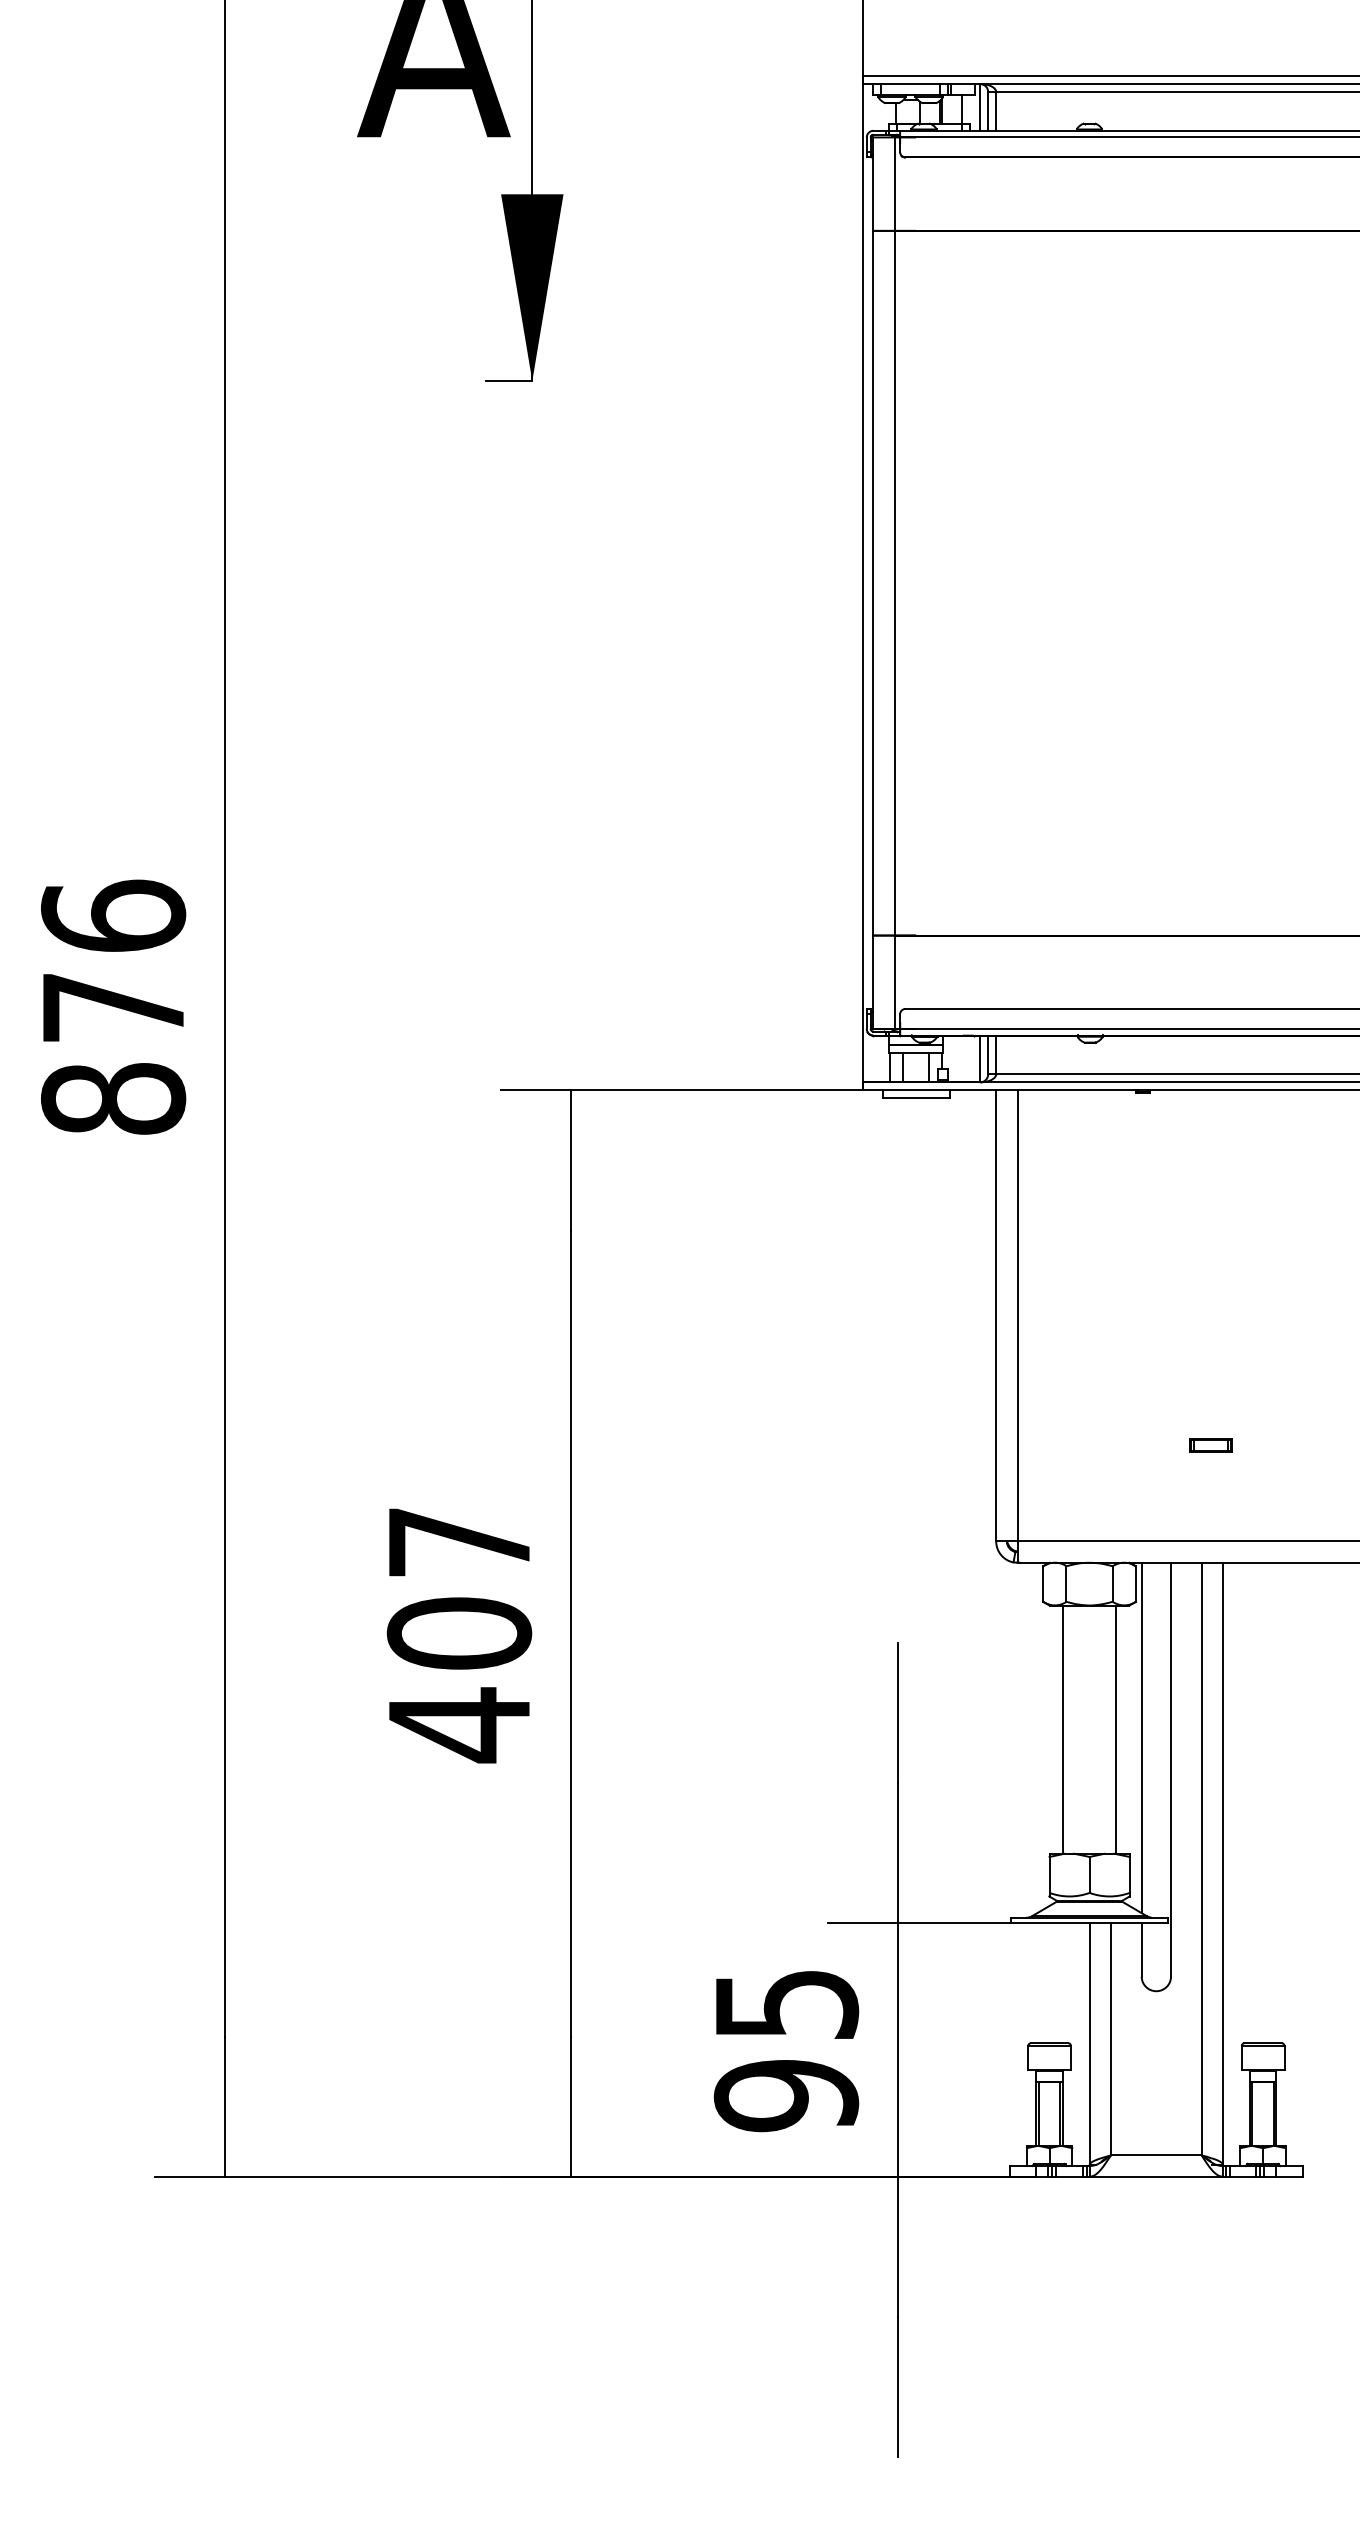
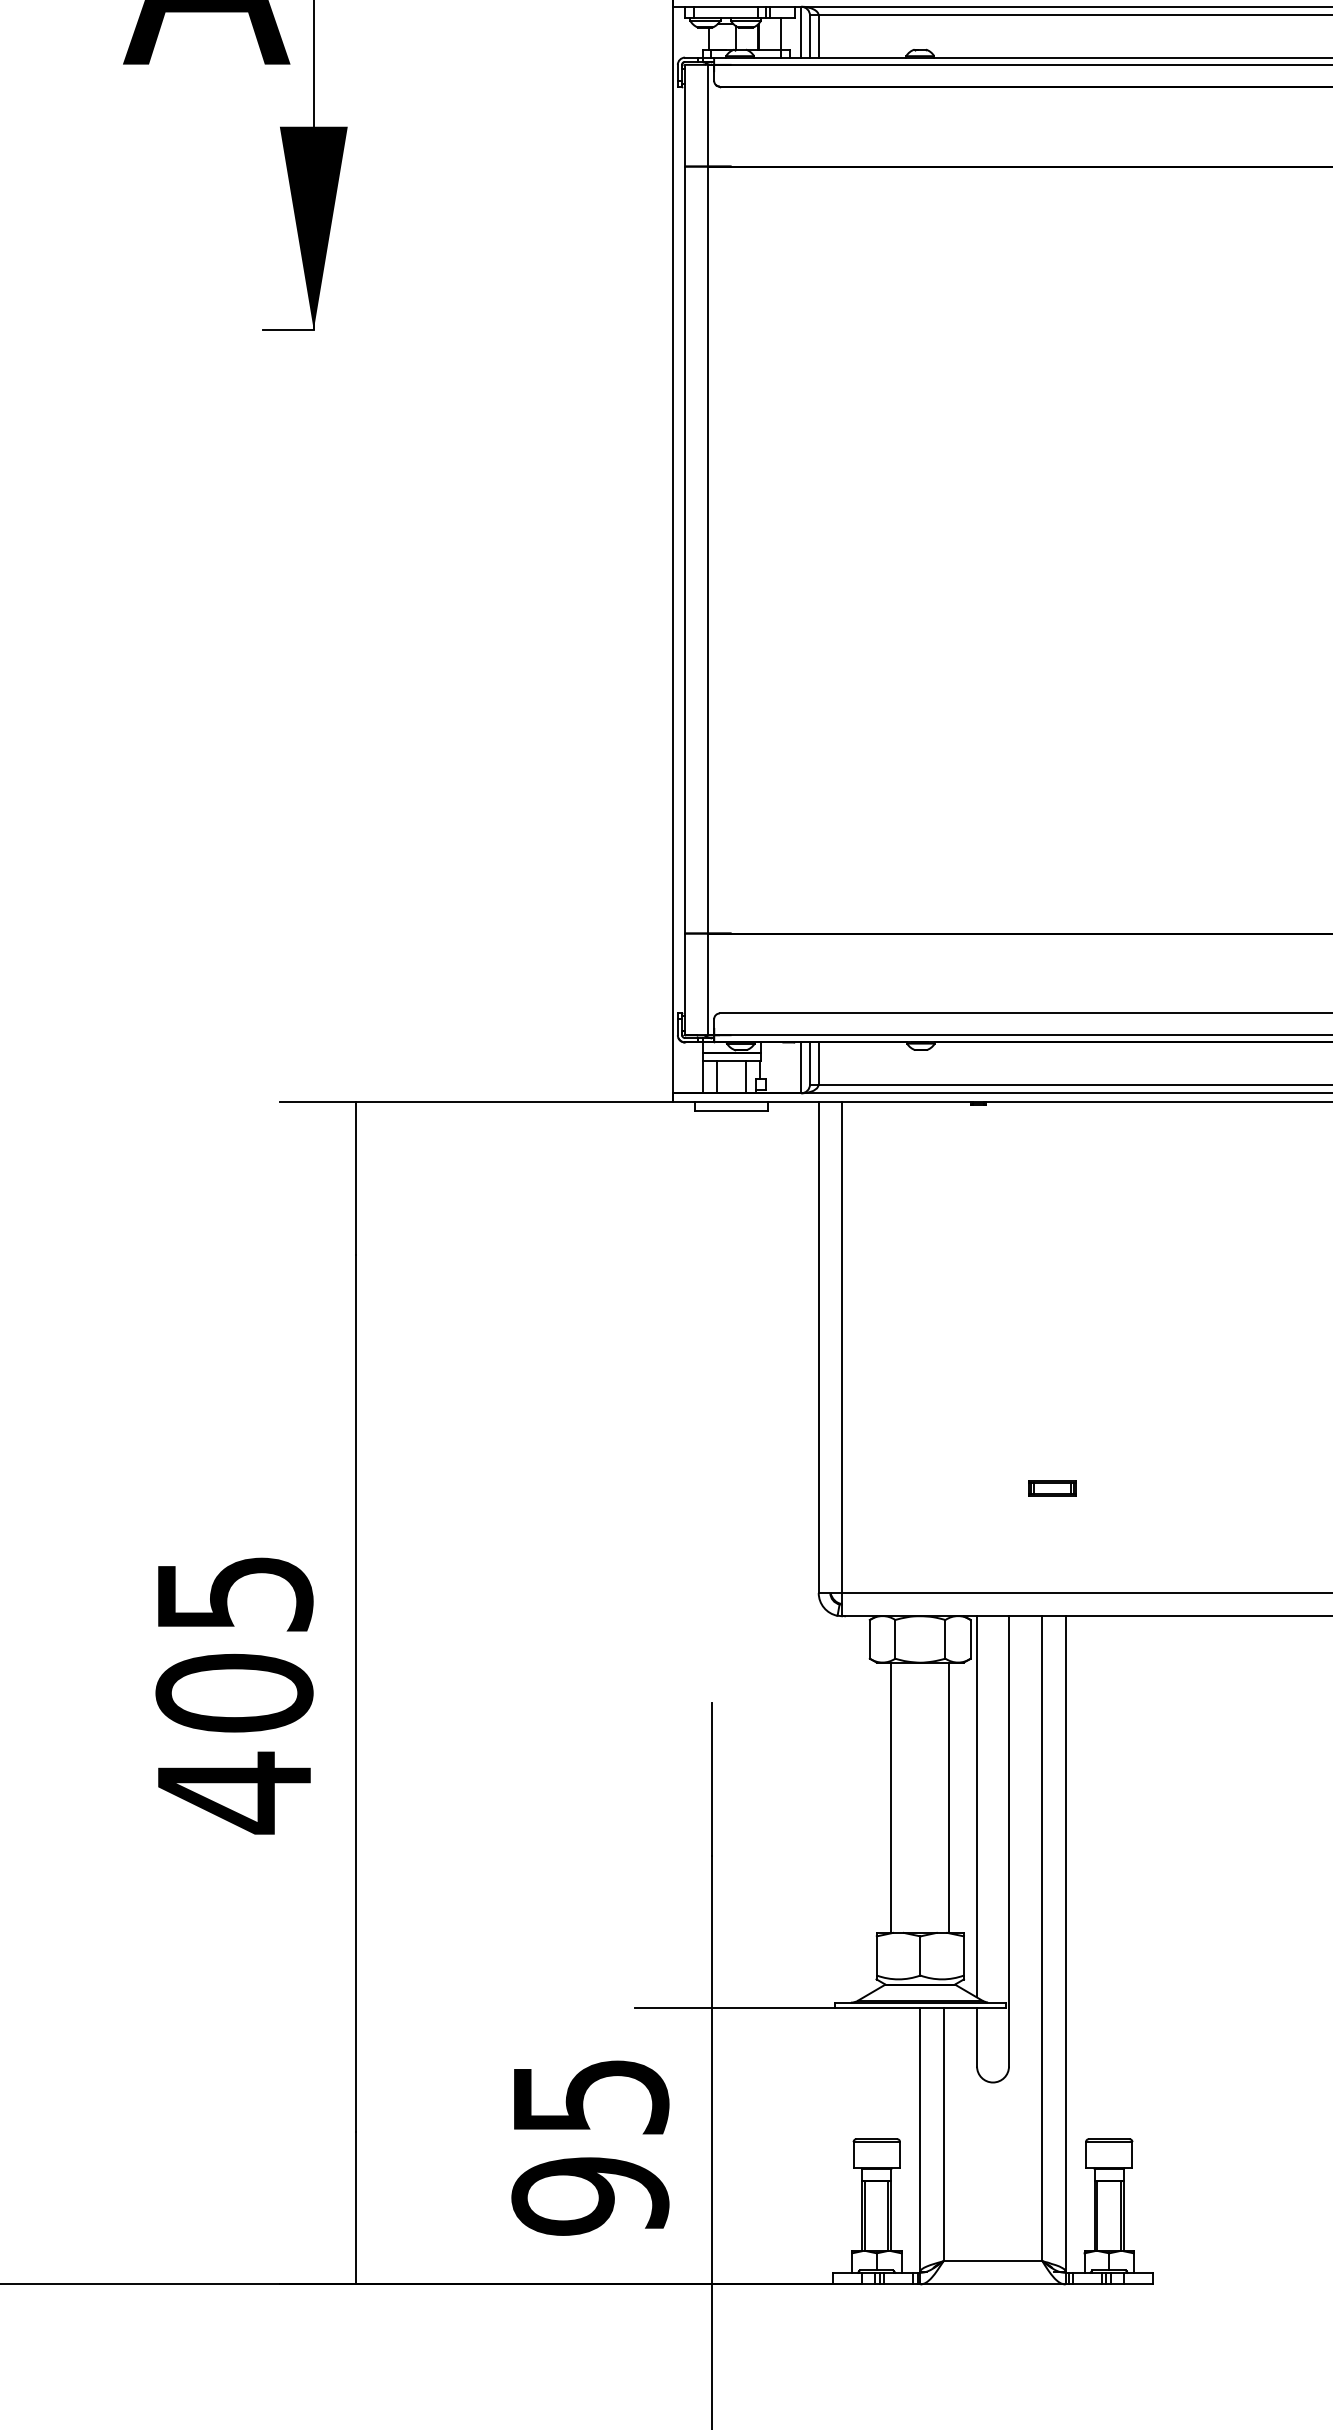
text: (460, 1542) -> (235, 1594), 407 -> 405

